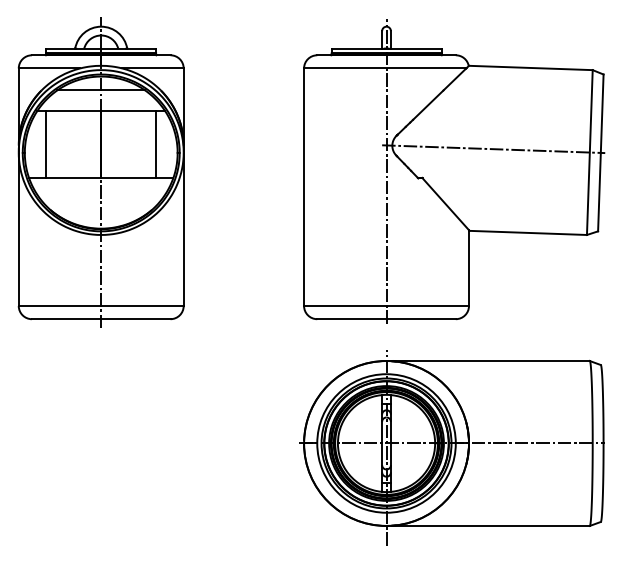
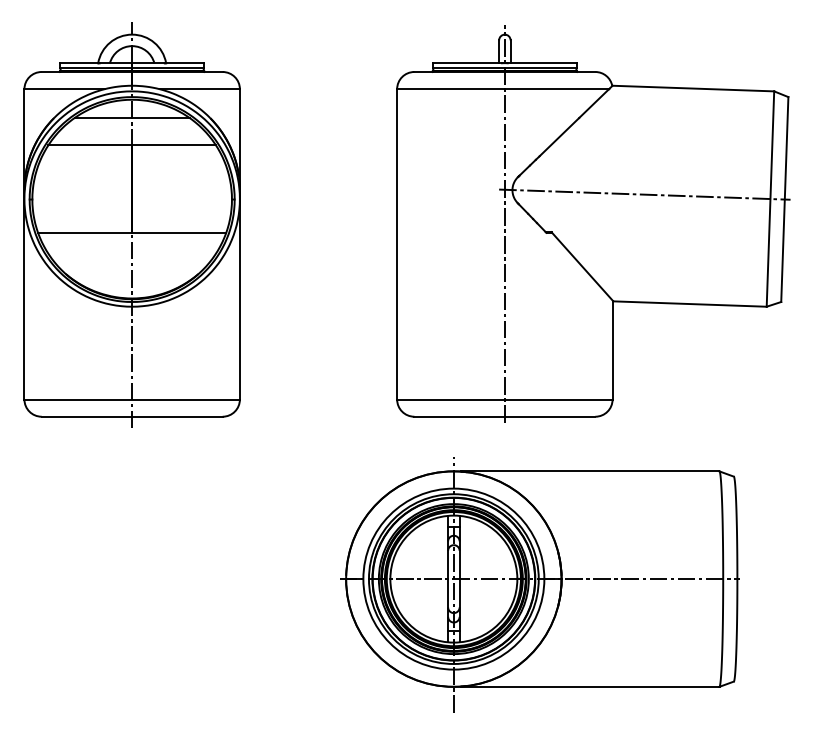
line: (46, 144) -> (60, 188), removed
line: (156, 144) -> (204, 188), removed
part: (452, 447) -> (539, 584), moved

